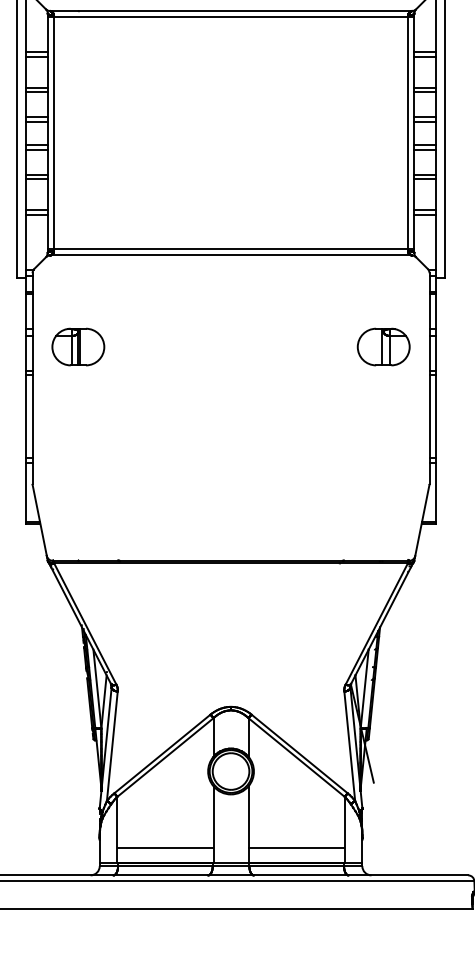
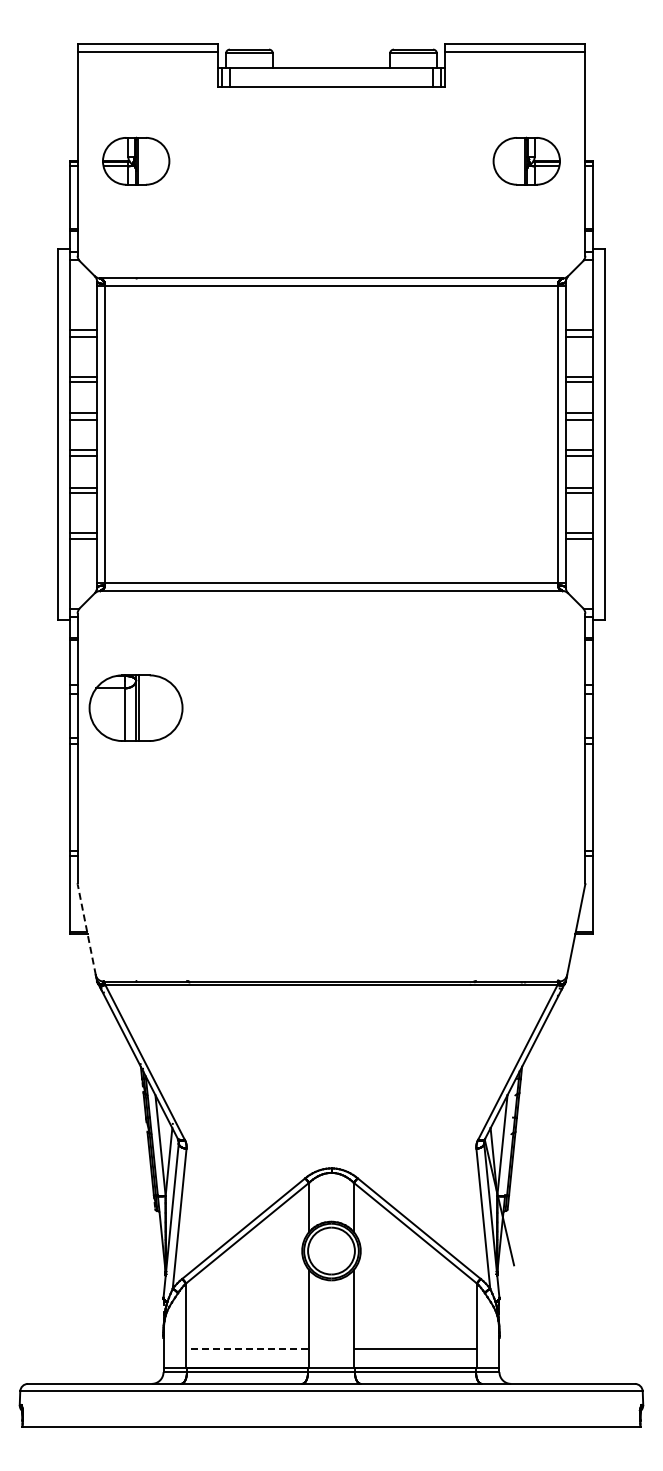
part: (78, 346) -> (136, 707), size x1.4
part: (383, 346) -> (526, 707), removed
line: (39, 520) -> (86, 929), solid -> dashed
line: (165, 847) -> (247, 1348), solid -> dashed

